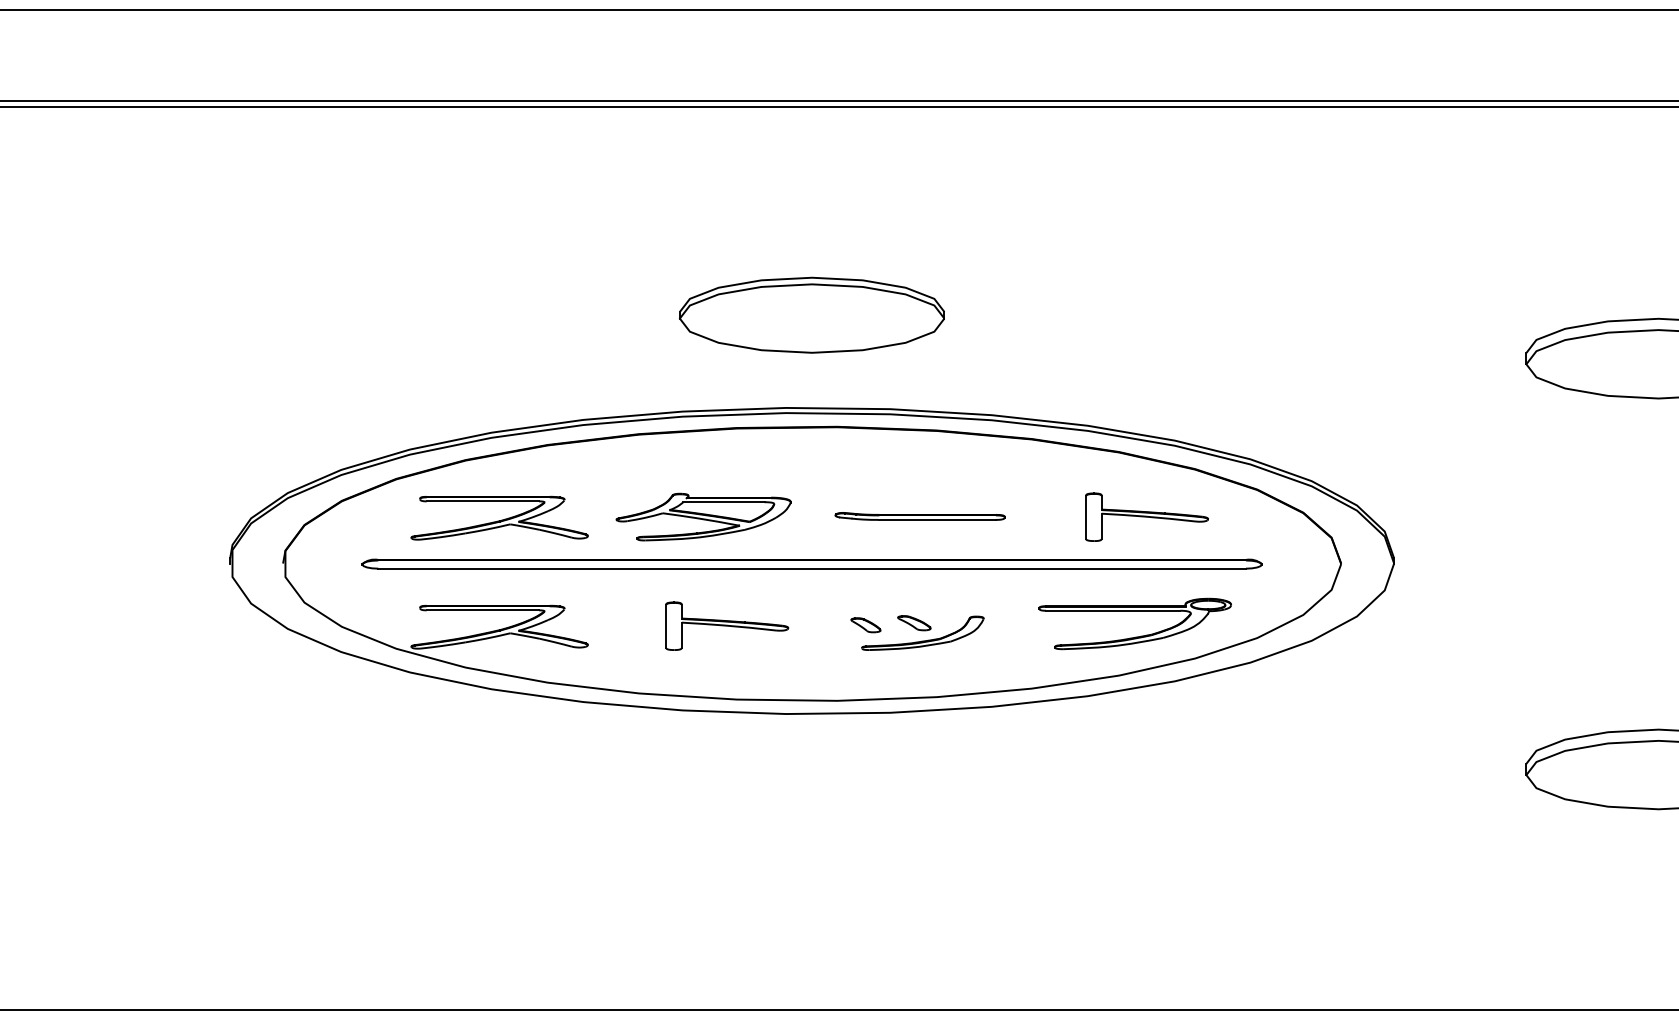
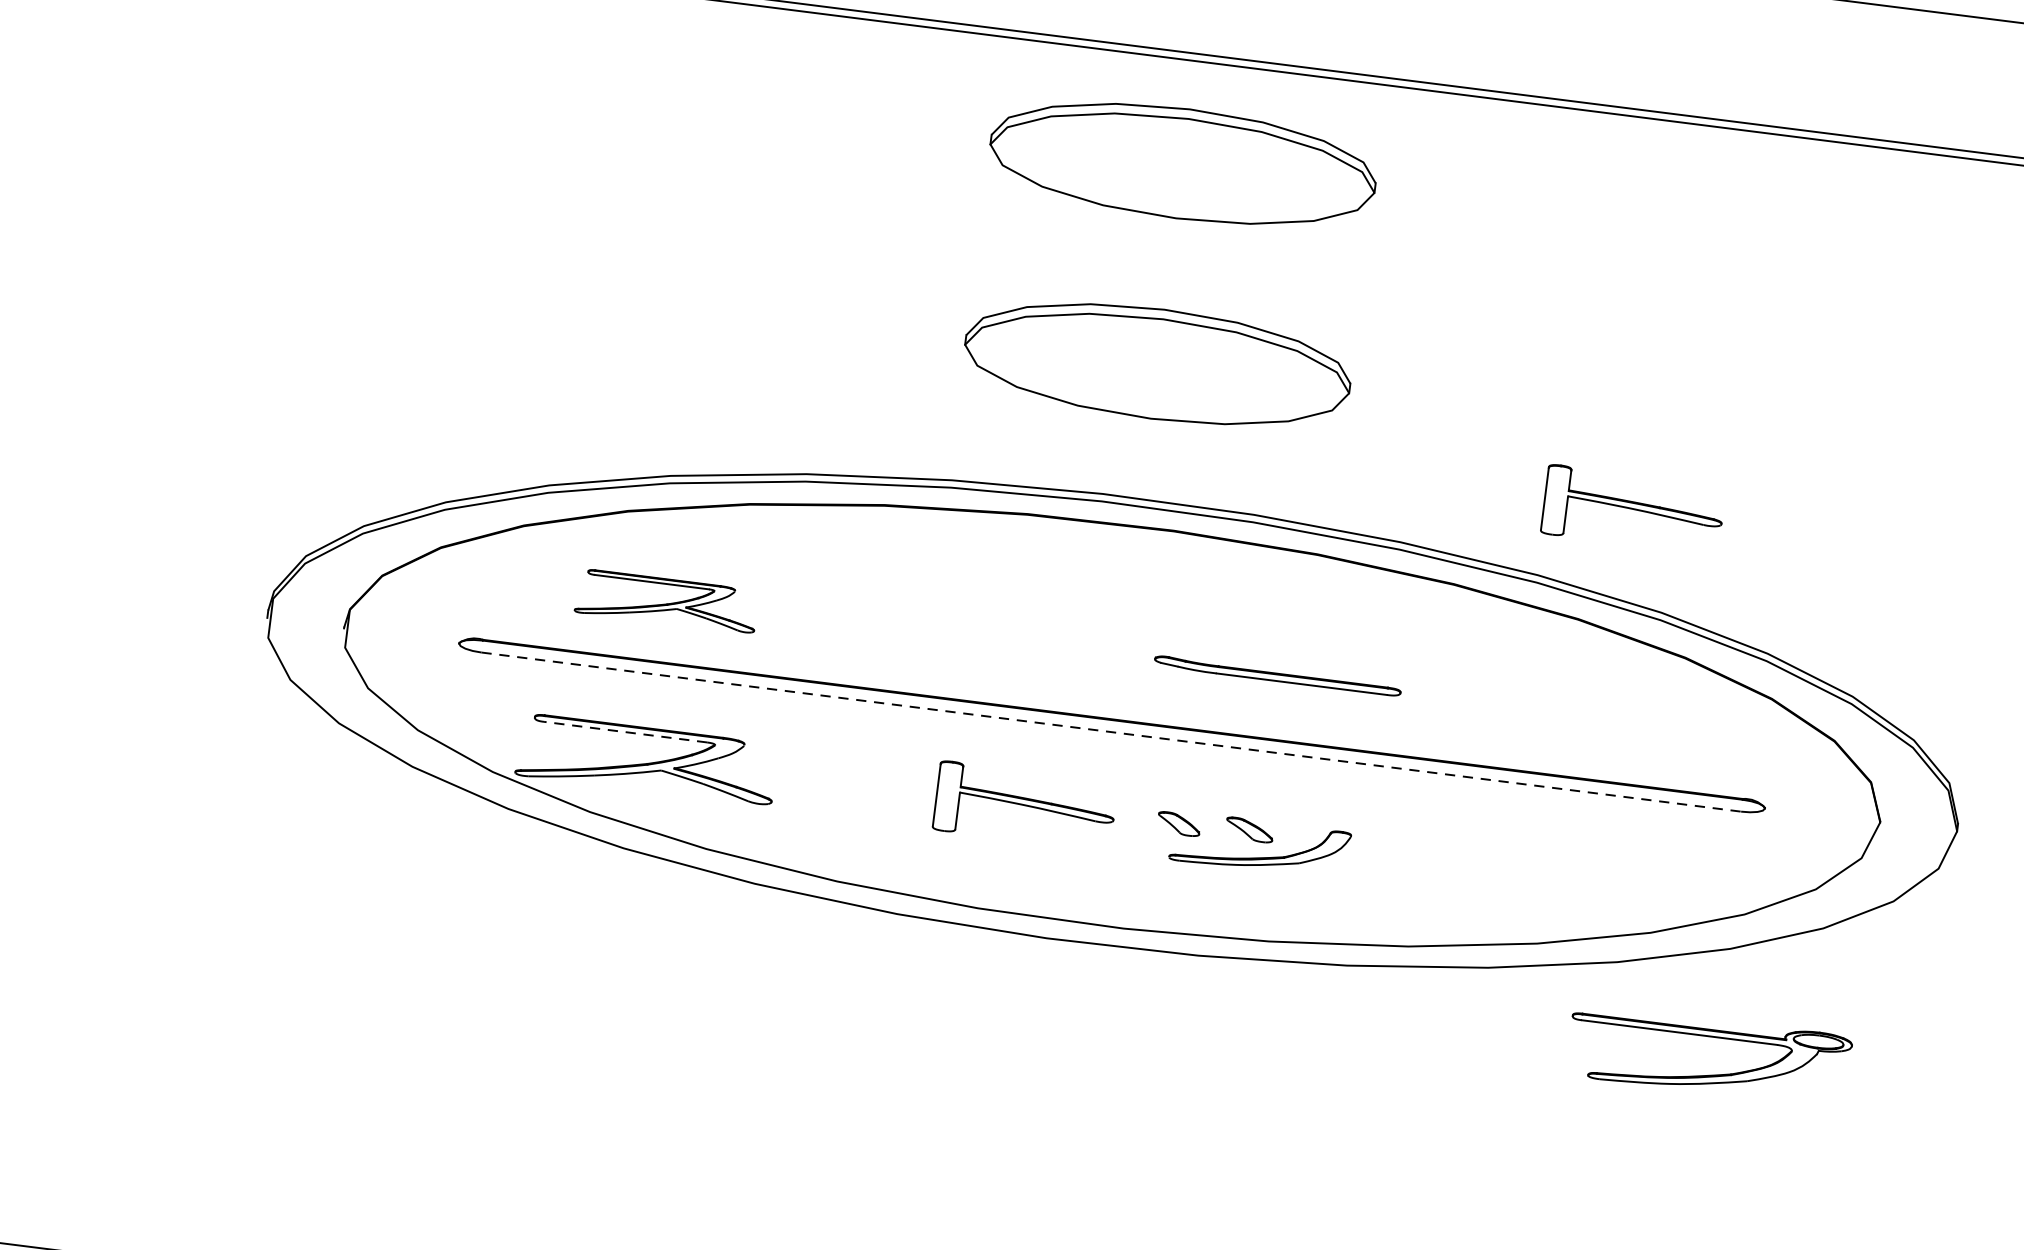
part: (811, 176) -> (1182, 162), added
part: (703, 516) -> (963, 636), removed
part: (1146, 516) -> (1632, 508), moved
part: (499, 517) -> (666, 600), size x0.7
line: (812, 568) -> (1111, 731), solid -> dashed
line: (482, 610) -> (625, 732), solid -> dashed
part: (1134, 611) -> (1710, 1037), moved
part: (727, 625) -> (1025, 805), moved

